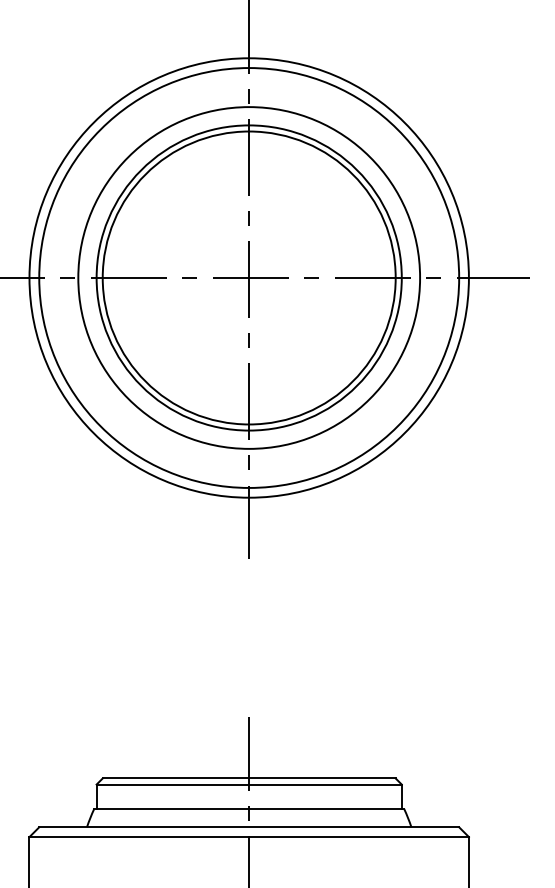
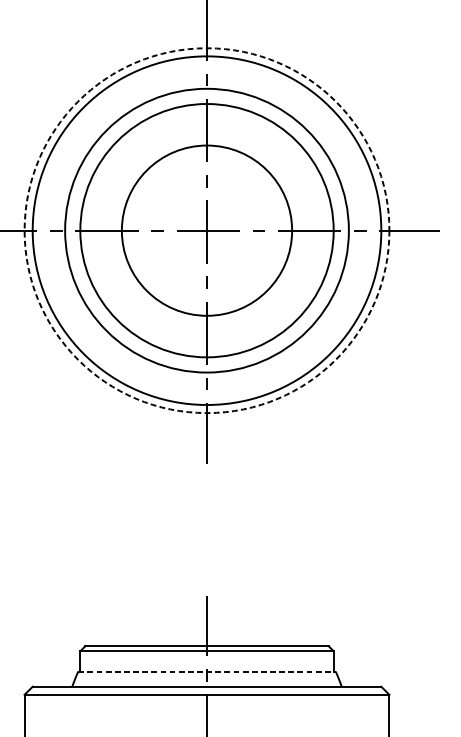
circle: (248, 277) -> (206, 230), size x0.7
circle: (248, 277) -> (206, 230), solid -> dashed
line: (249, 808) -> (207, 671), solid -> dashed

